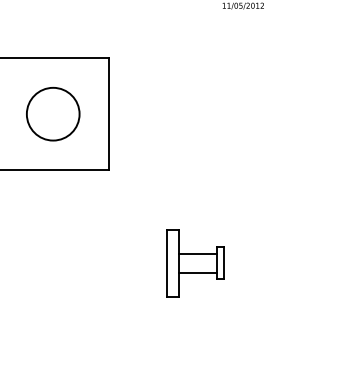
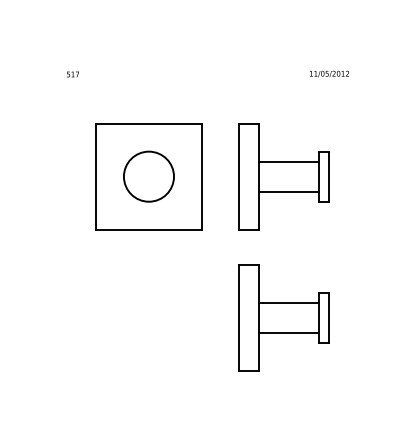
part: (194, 114) -> (283, 176), added
part: (194, 262) -> (283, 317), size x1.67

